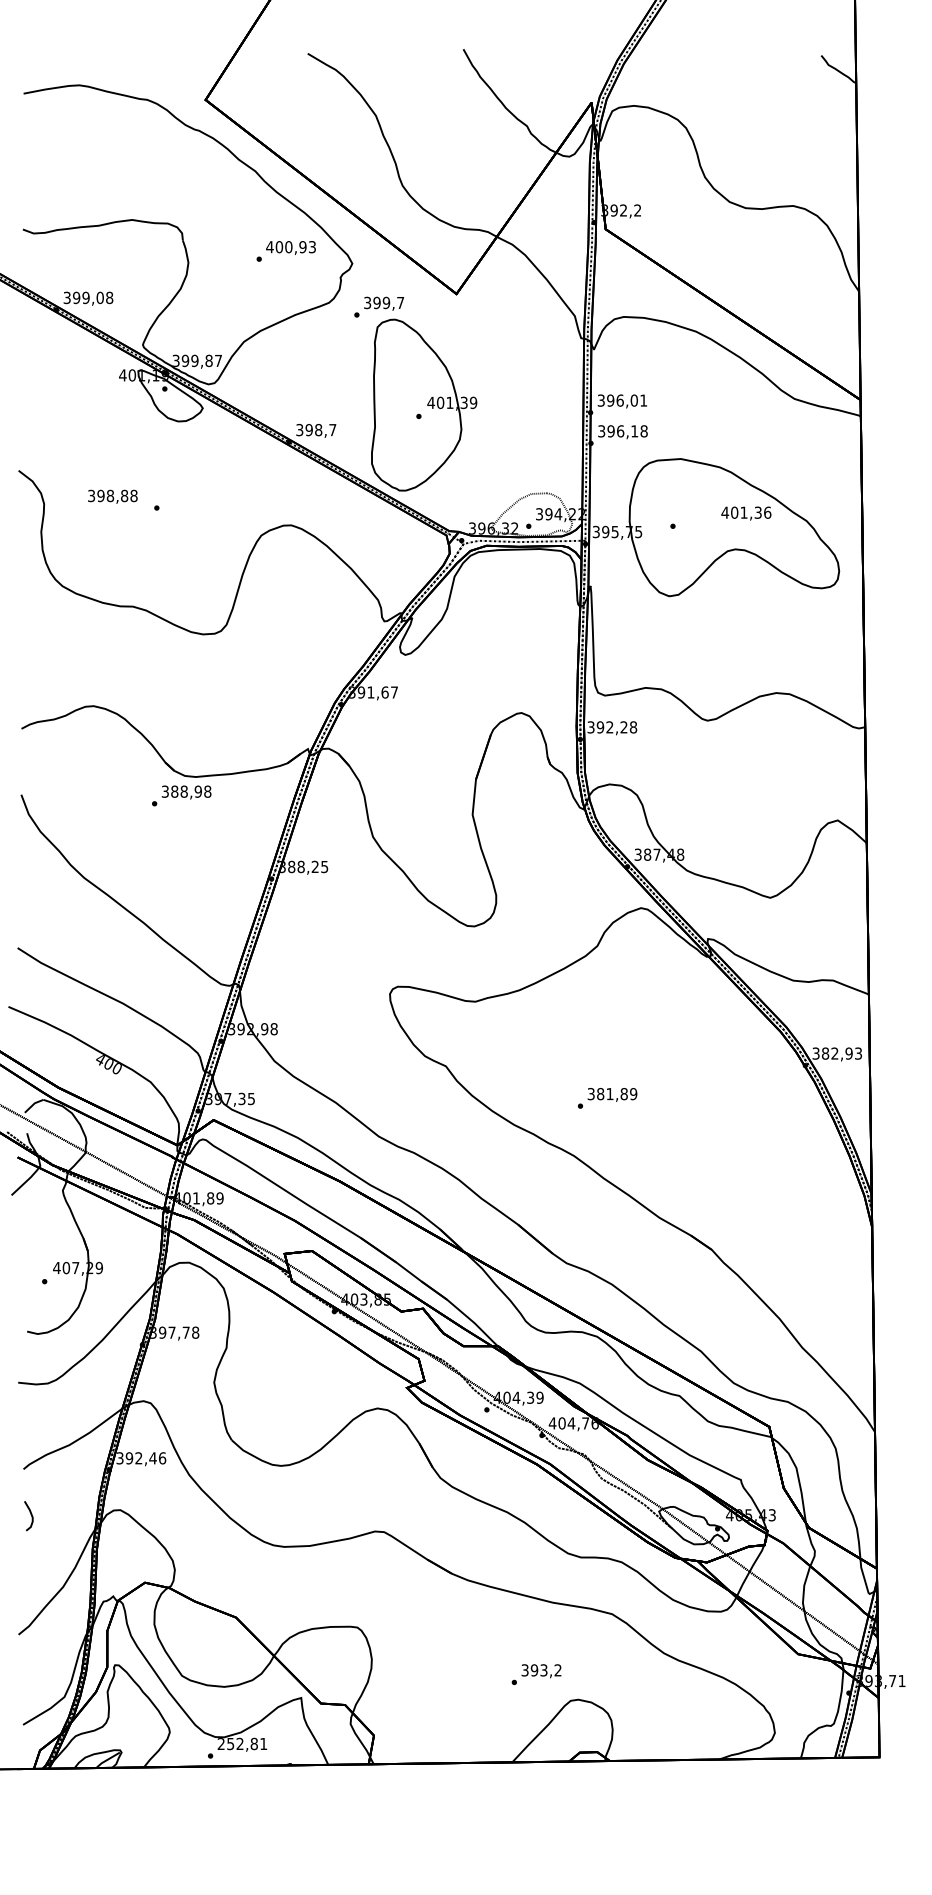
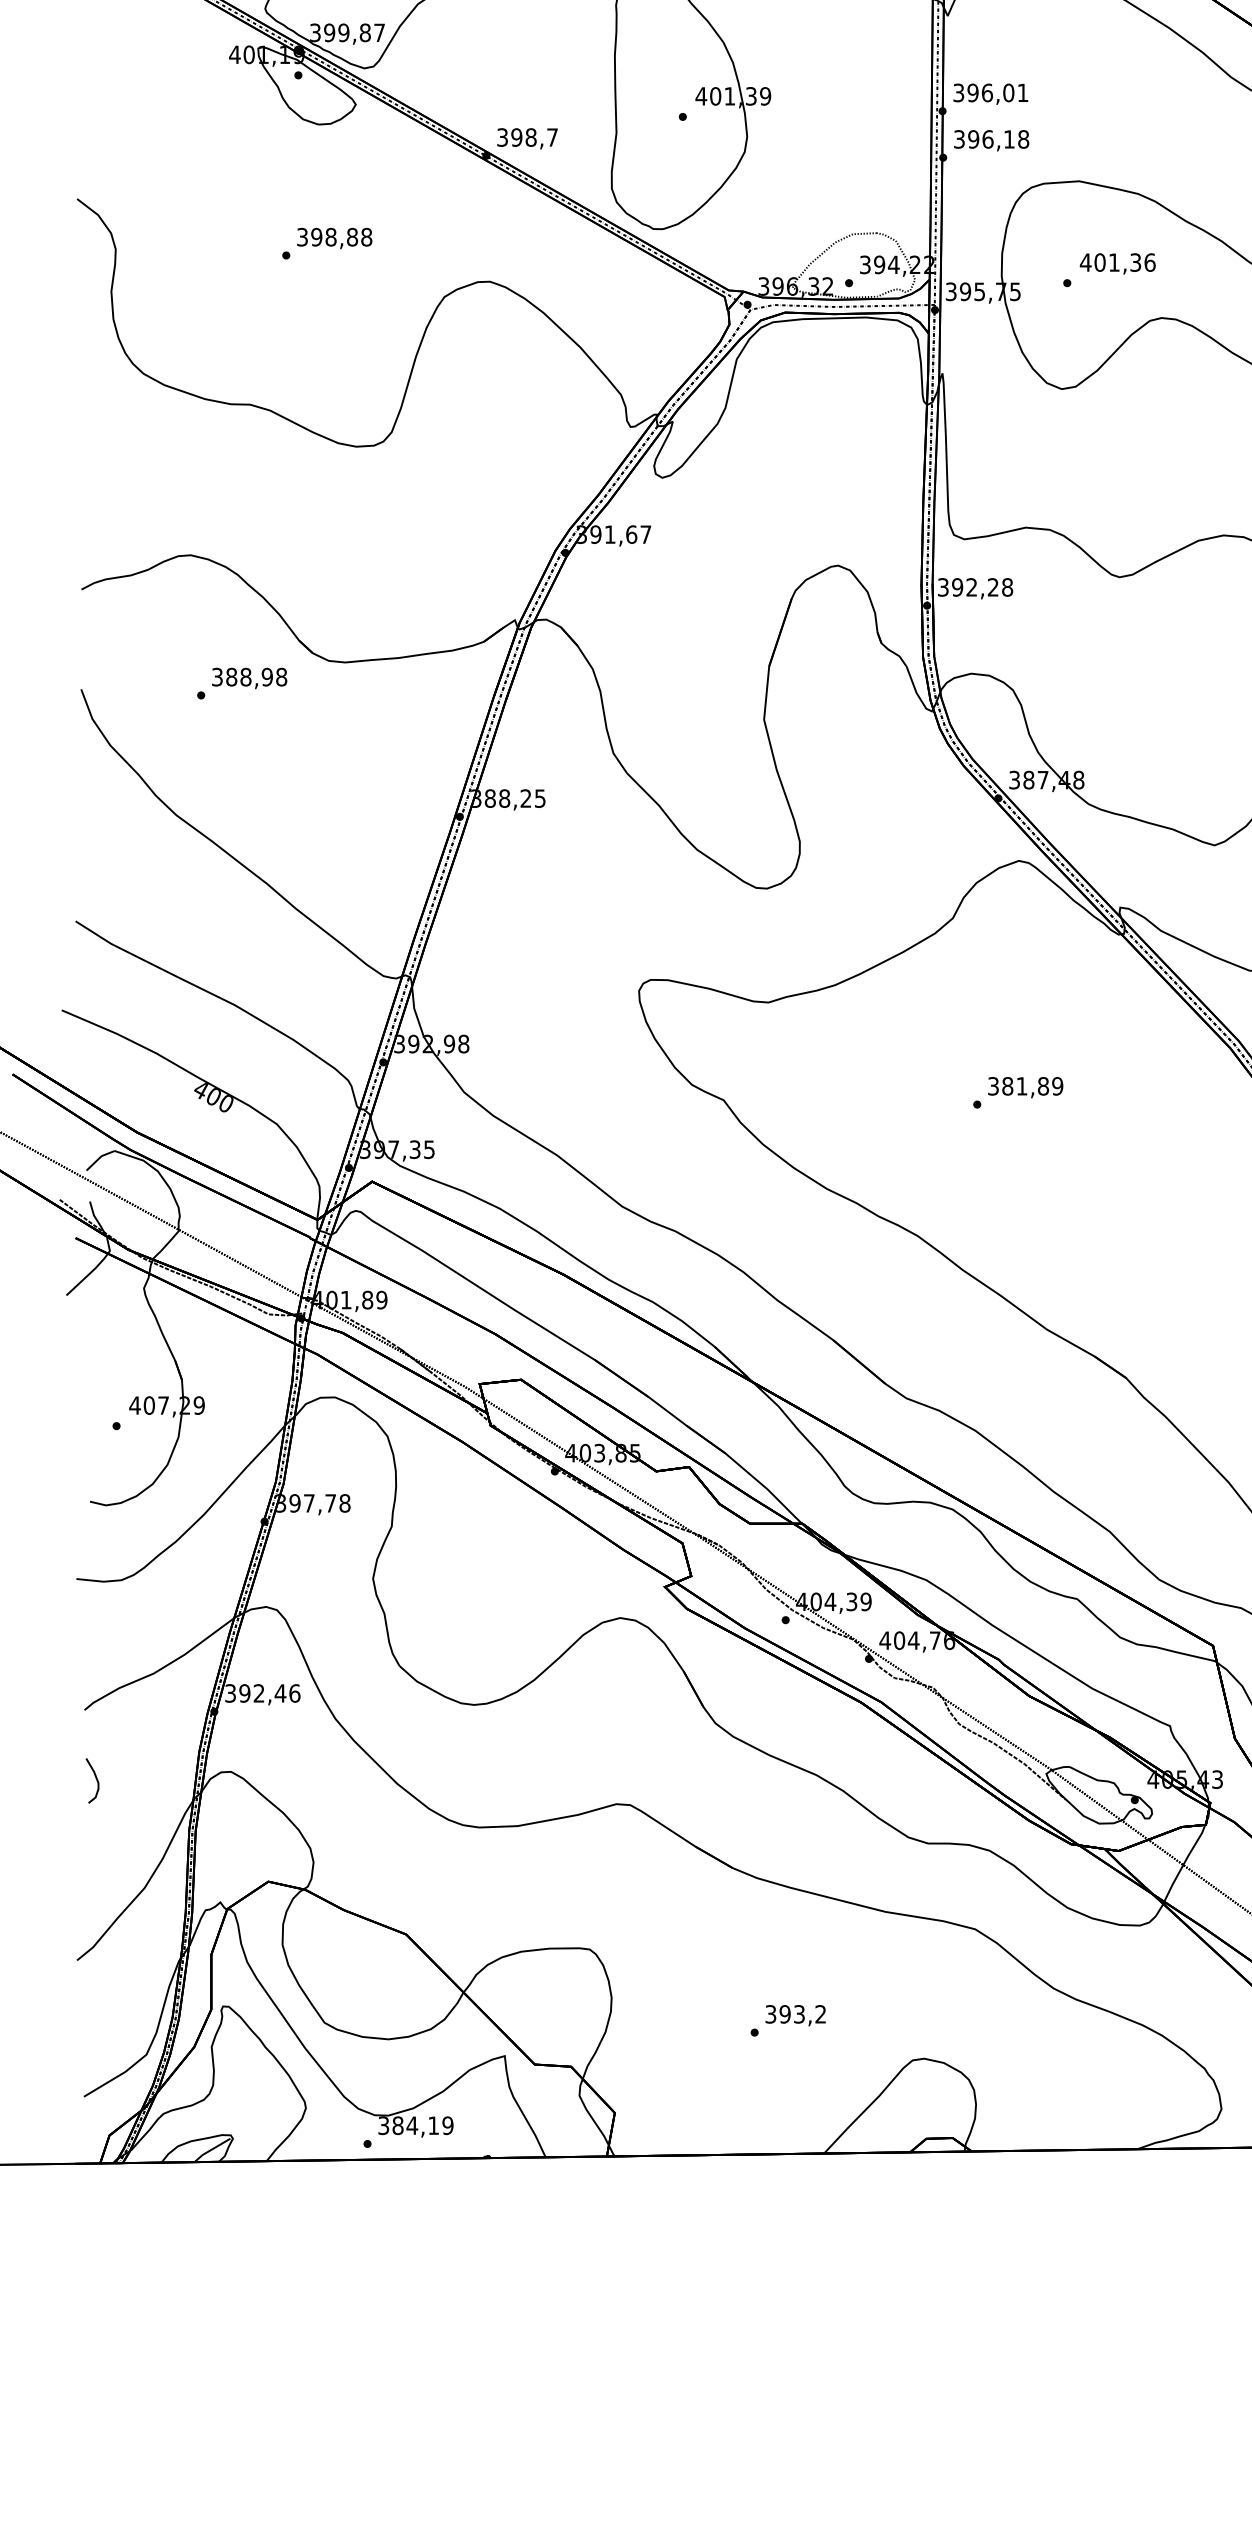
text: (112, 496) -> (334, 238), moved
text: (746, 513) -> (1118, 263), moved
text: (181, 795) -> (241, 682), moved
text: (607, 1098) -> (1018, 1092), moved
text: (536, 1674) -> (788, 2020), moved
text: (242, 1743) -> (415, 2124), 252,81 -> 384,19

